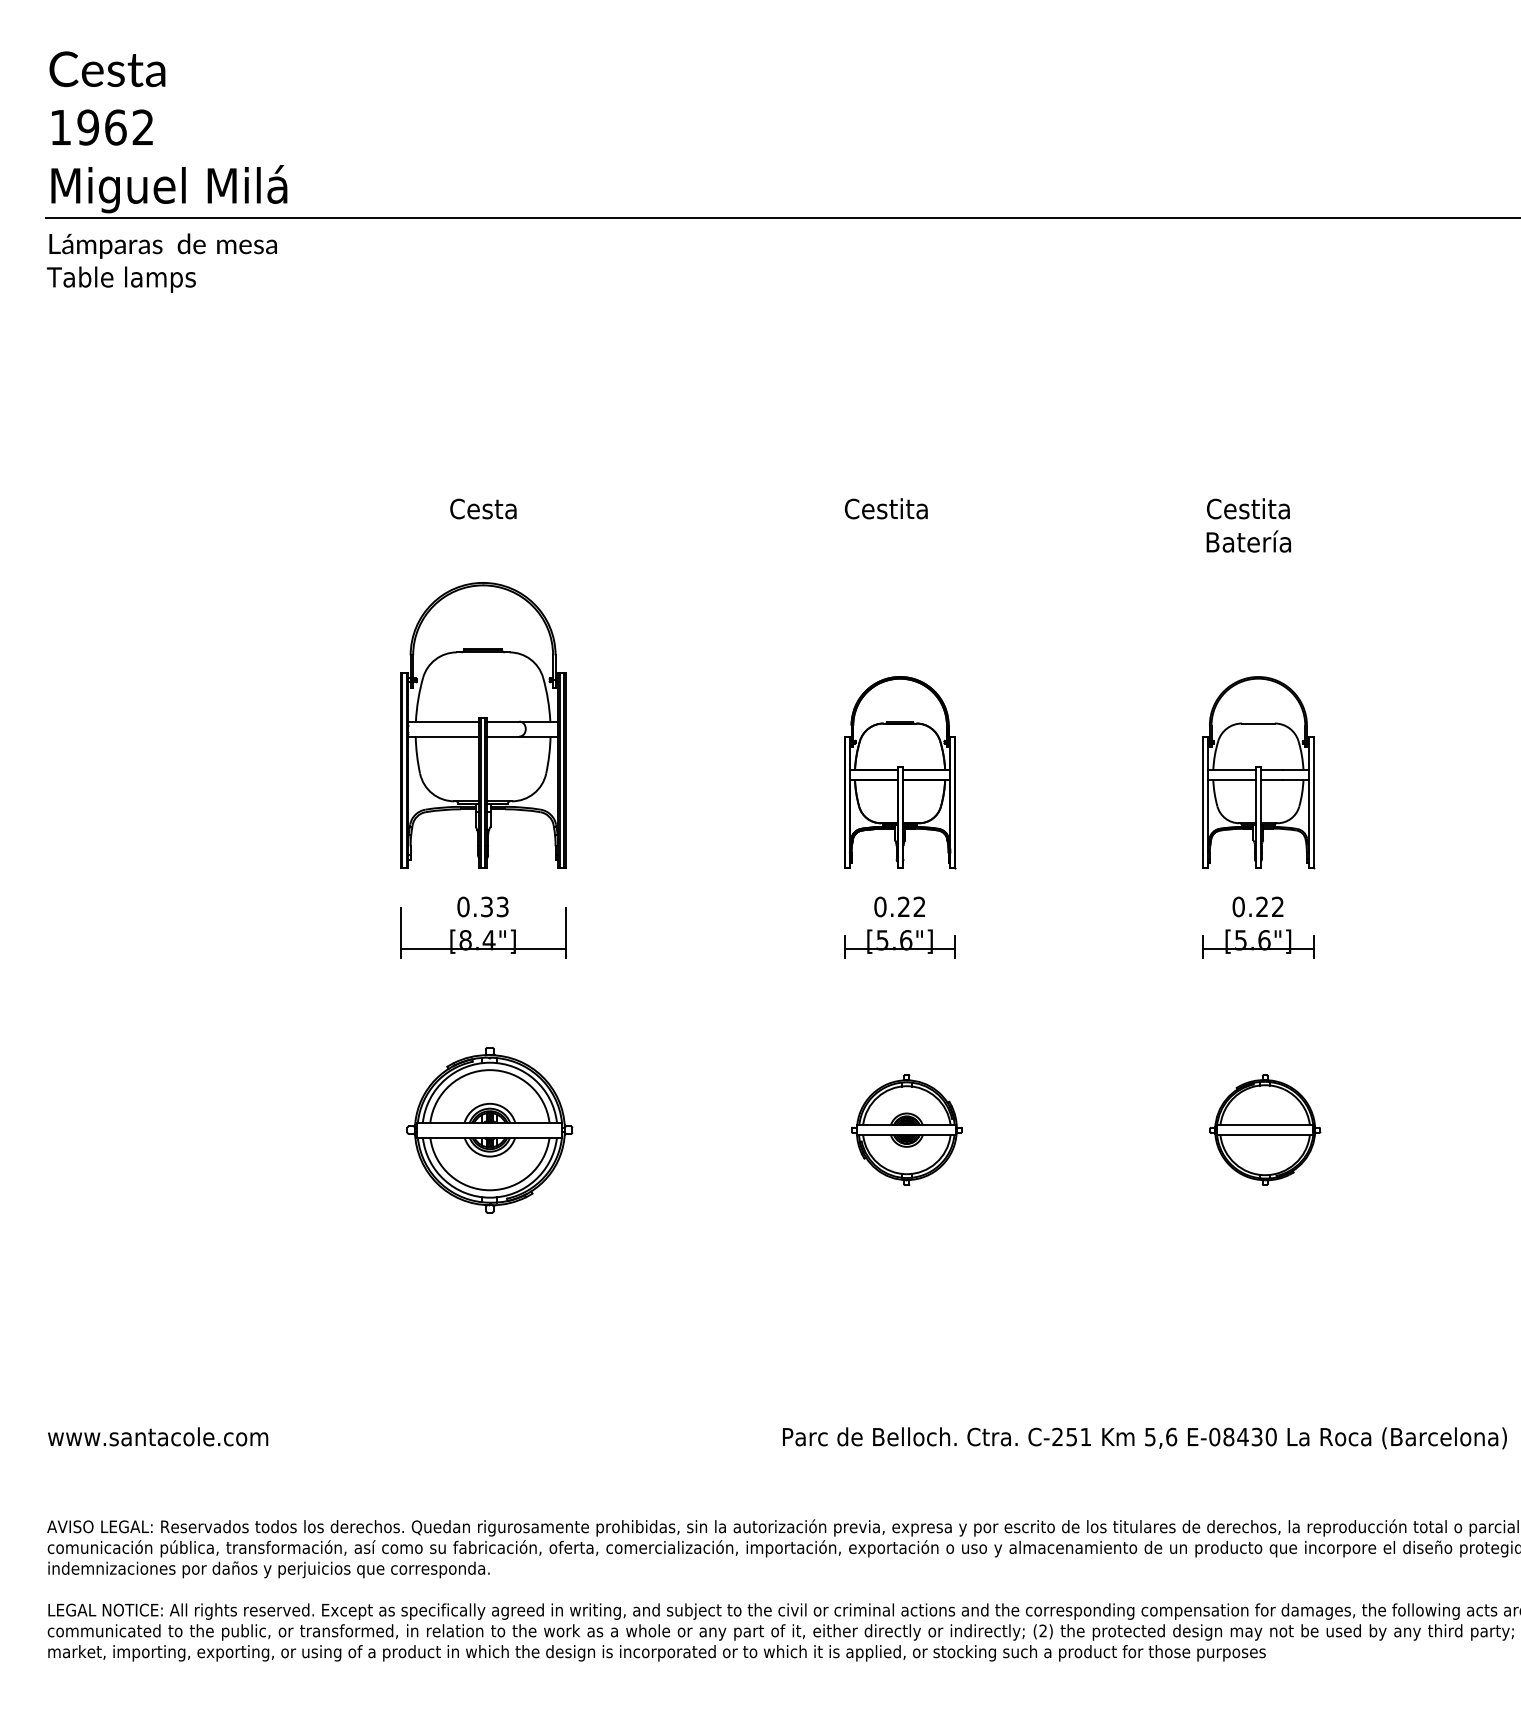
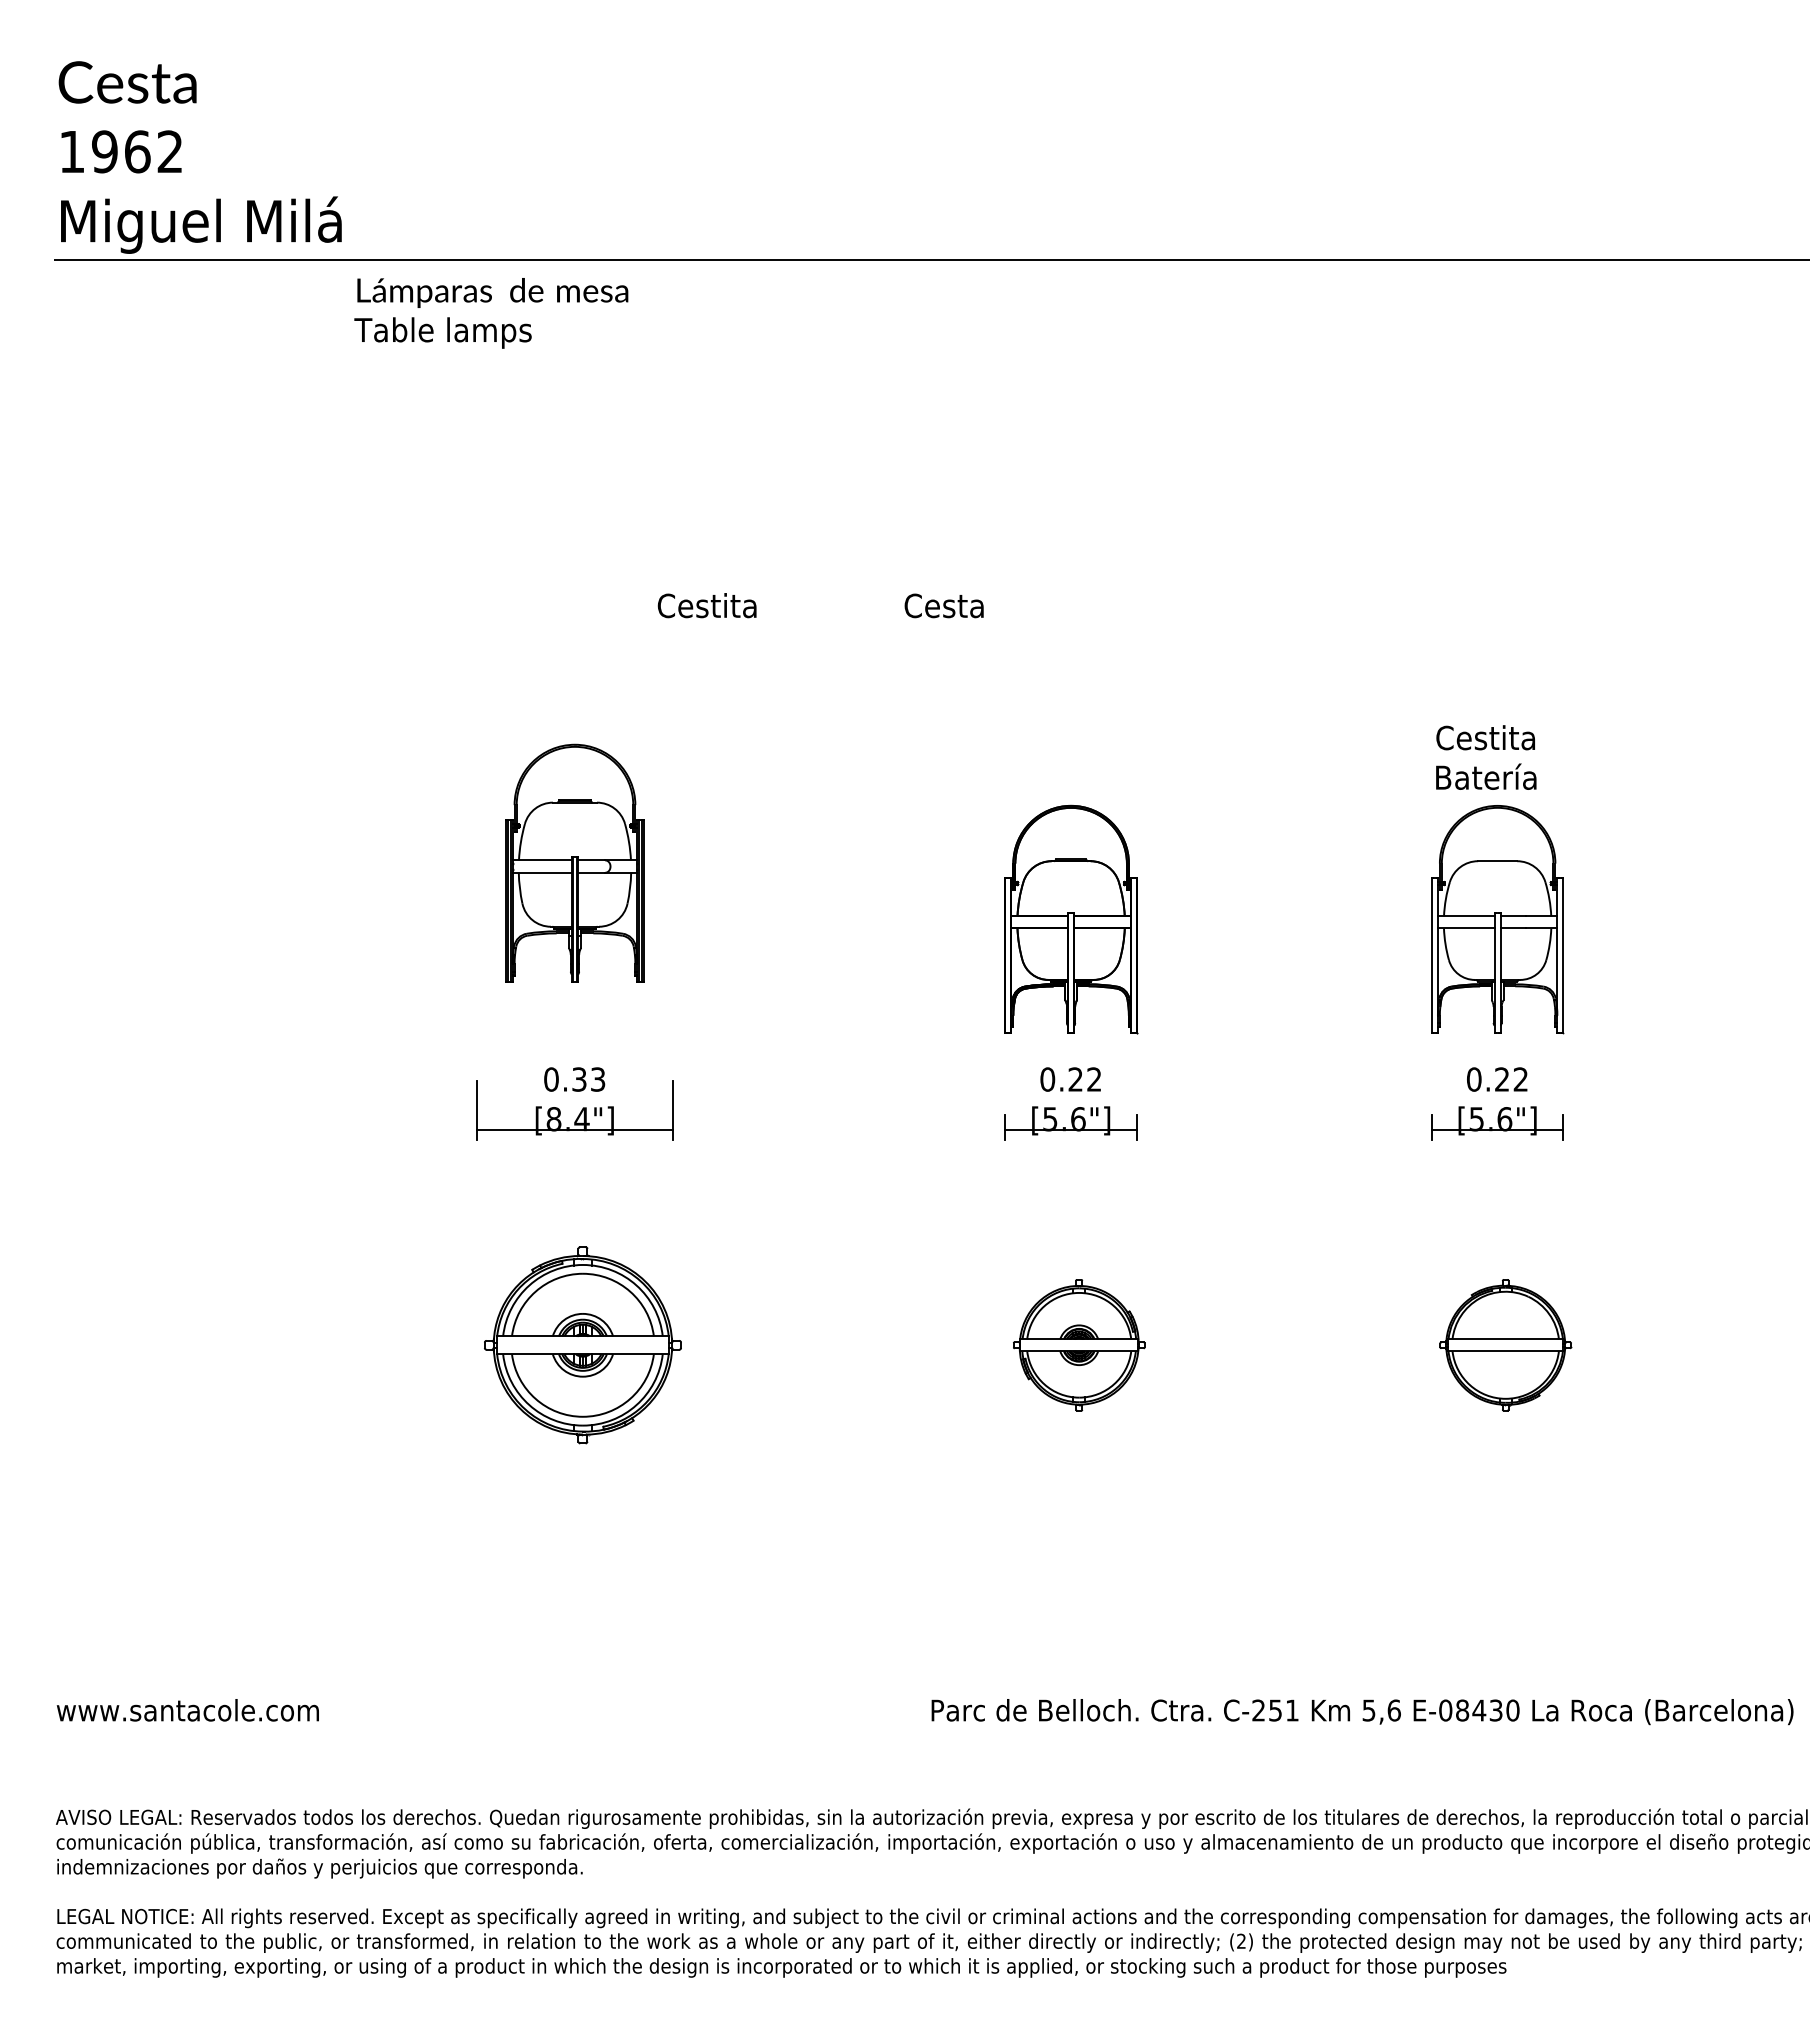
text: (161, 262) -> (490, 312), moved
text: (483, 508) -> (944, 605), moved
text: (885, 508) -> (706, 605), moved
text: (1248, 525) -> (1485, 757), moved
part: (483, 725) -> (575, 863), size x0.7

